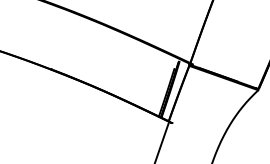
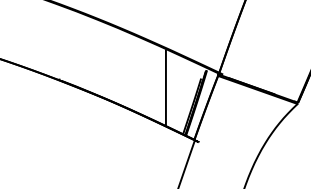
line: (143, 75) -> (165, 87), added

